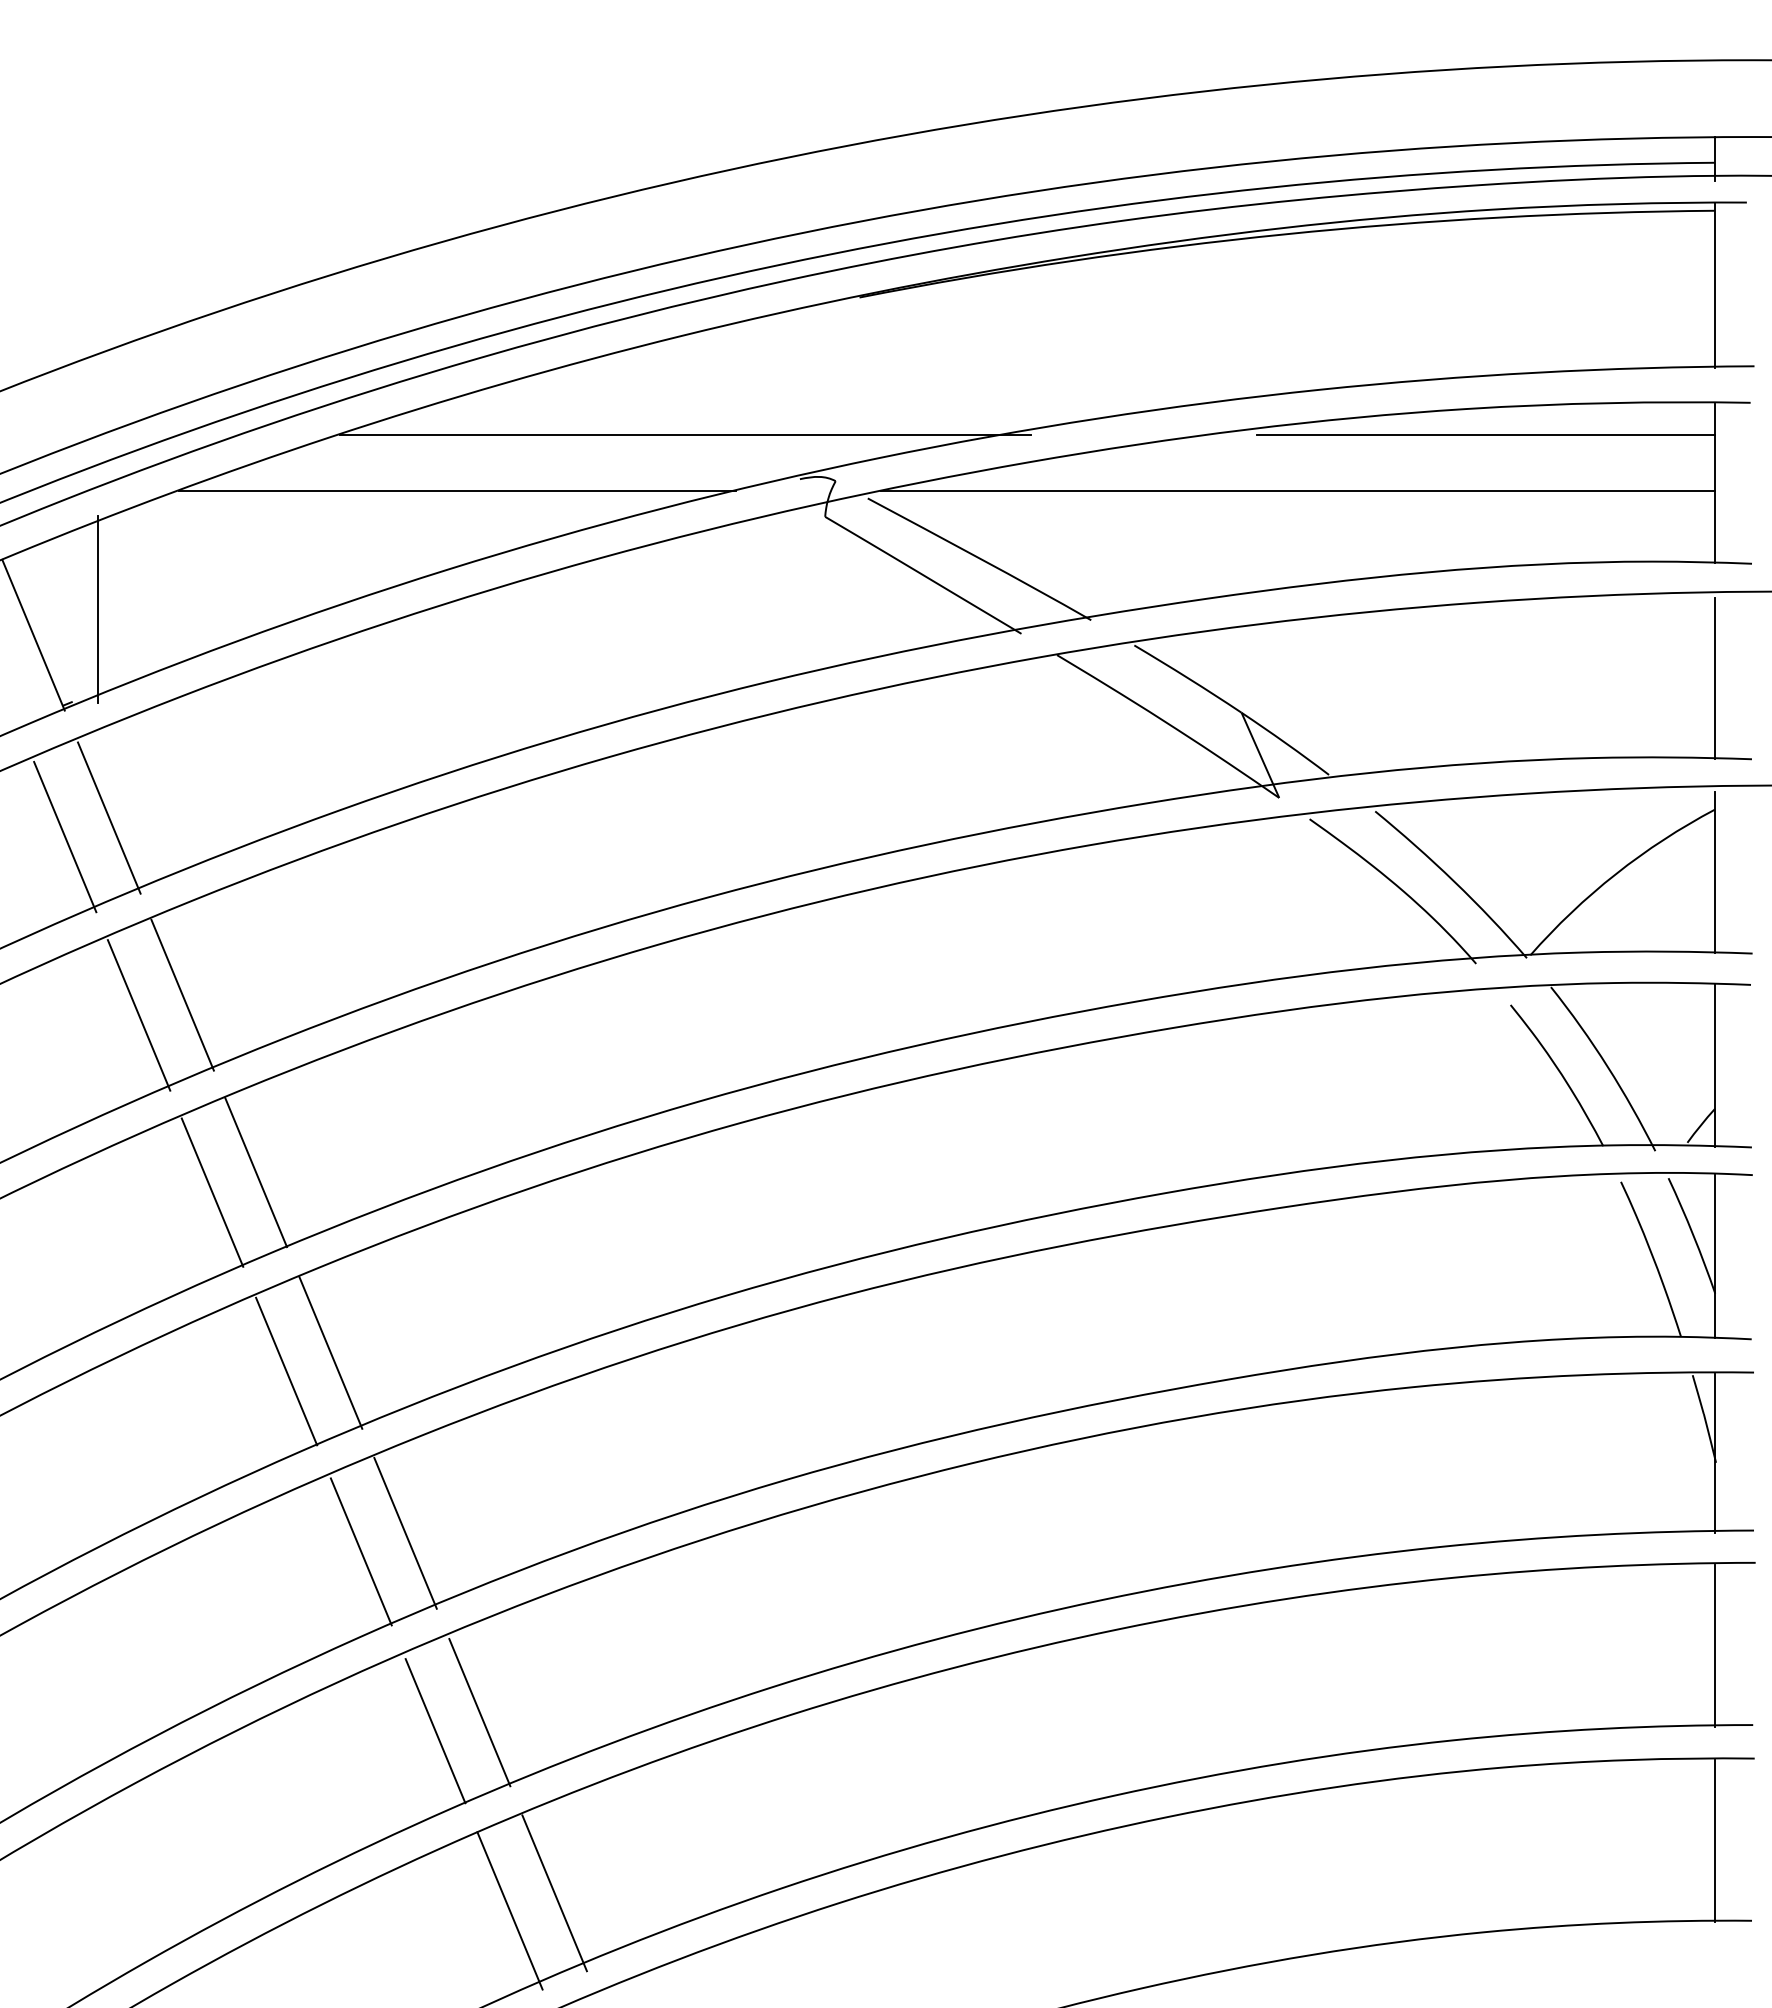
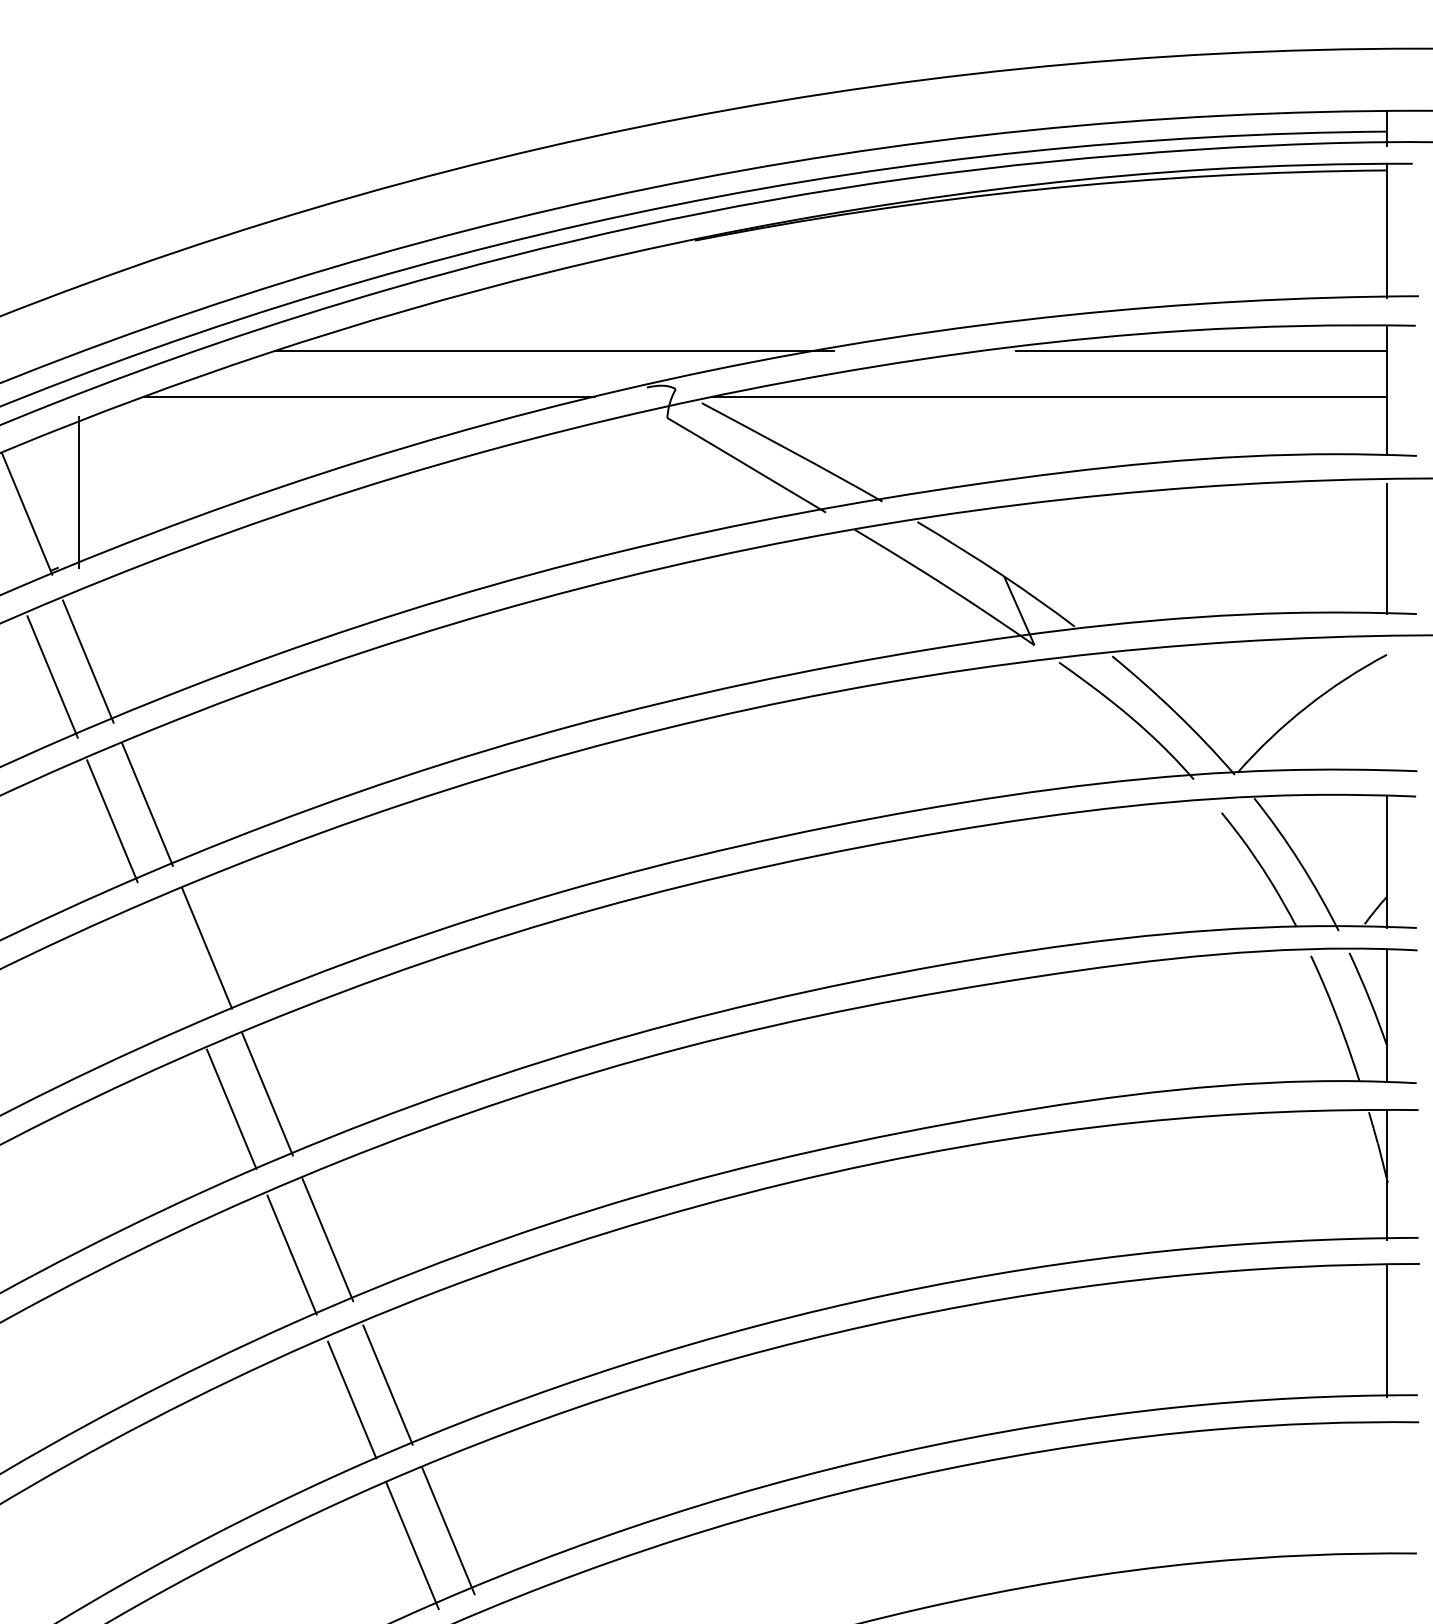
line: (1715, 872) -> (1387, 705), removed
line: (212, 1192) -> (171, 964), removed
line: (1715, 1841) -> (1387, 1489), removed

